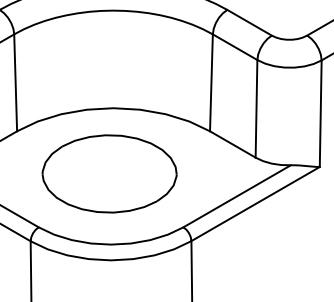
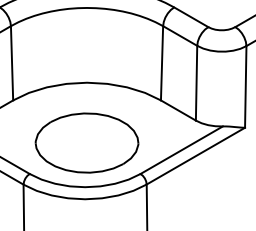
part: (108, 173) -> (86, 142), moved

